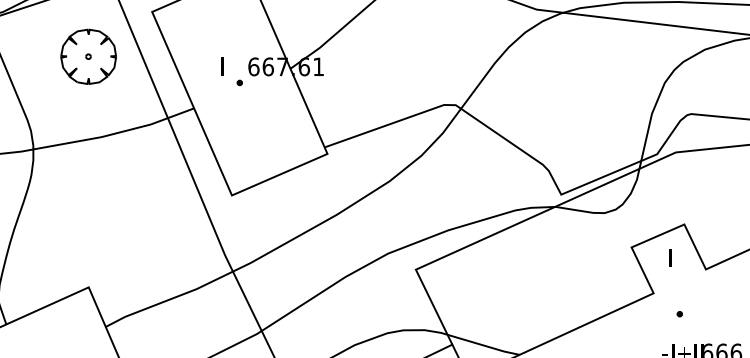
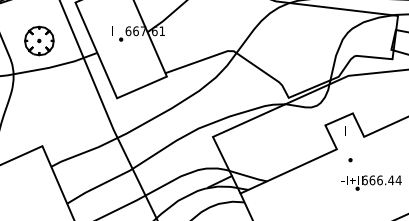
part: (88, 55) -> (39, 40), moved

